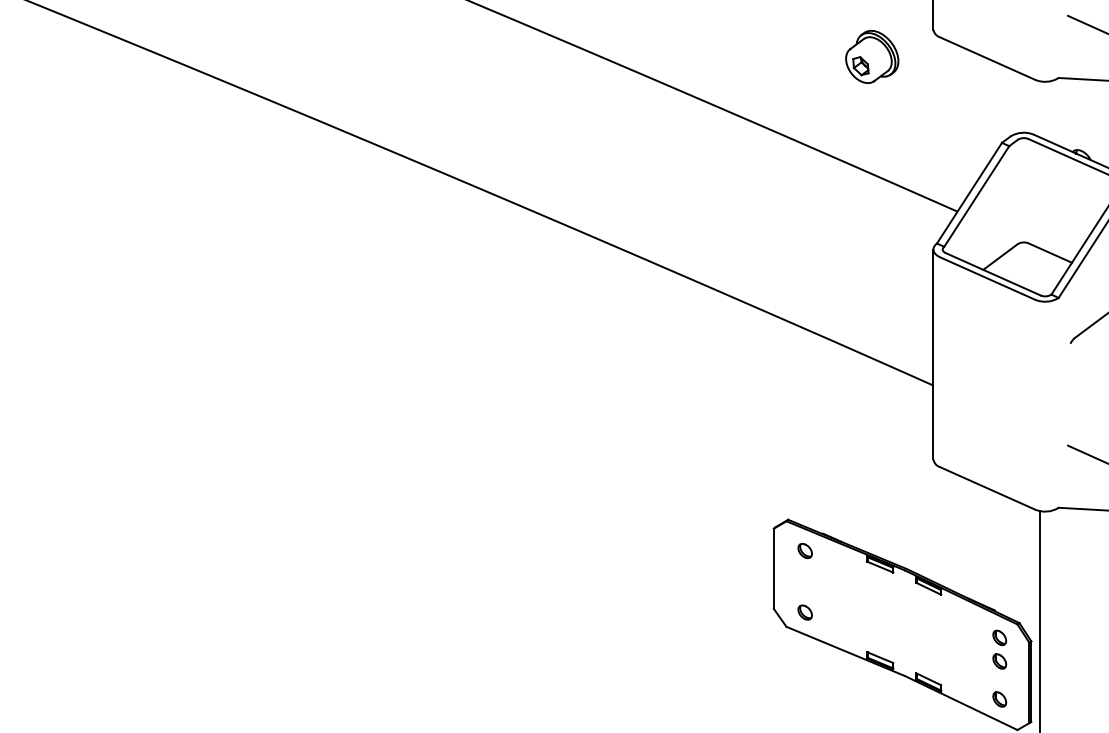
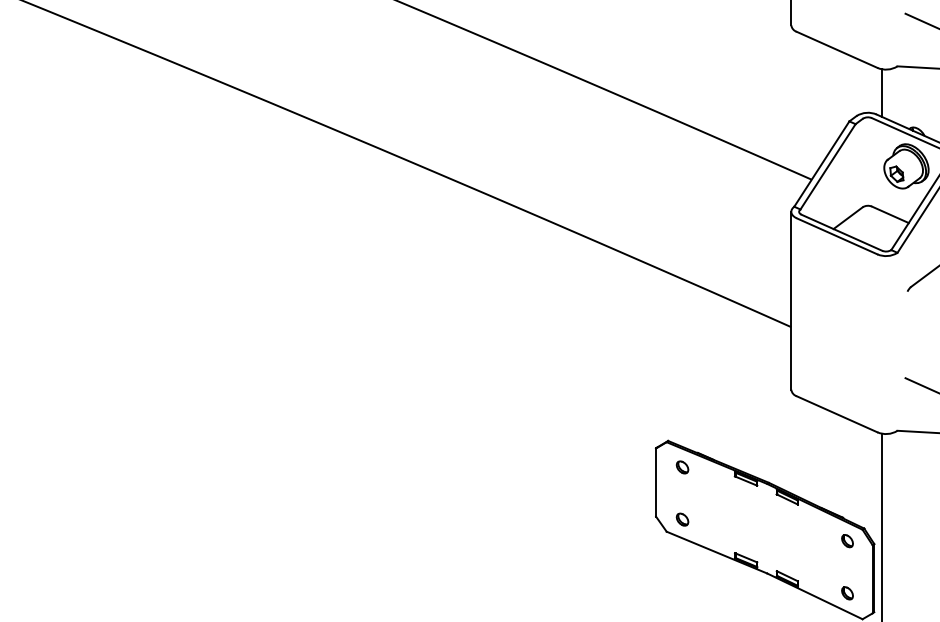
part: (872, 56) -> (906, 166), moved
line: (1039, 109) -> (881, 93), added
part: (999, 661) -> (847, 561), removed

